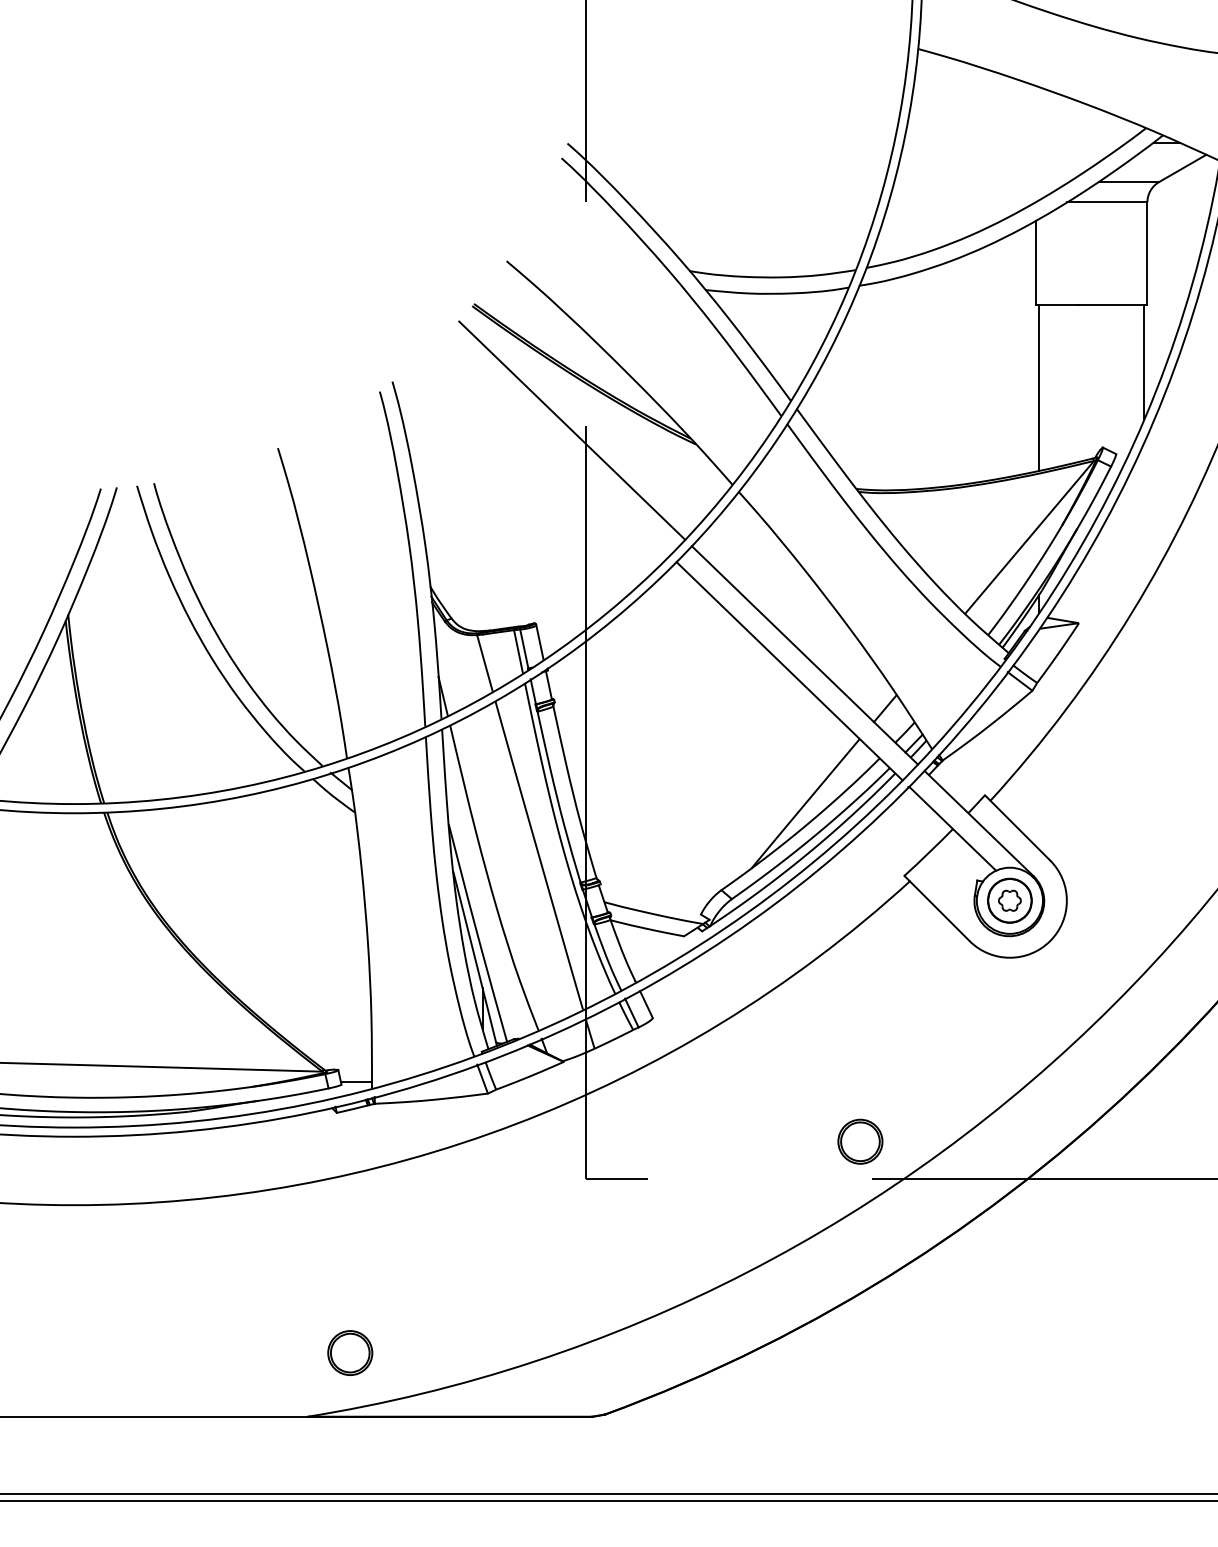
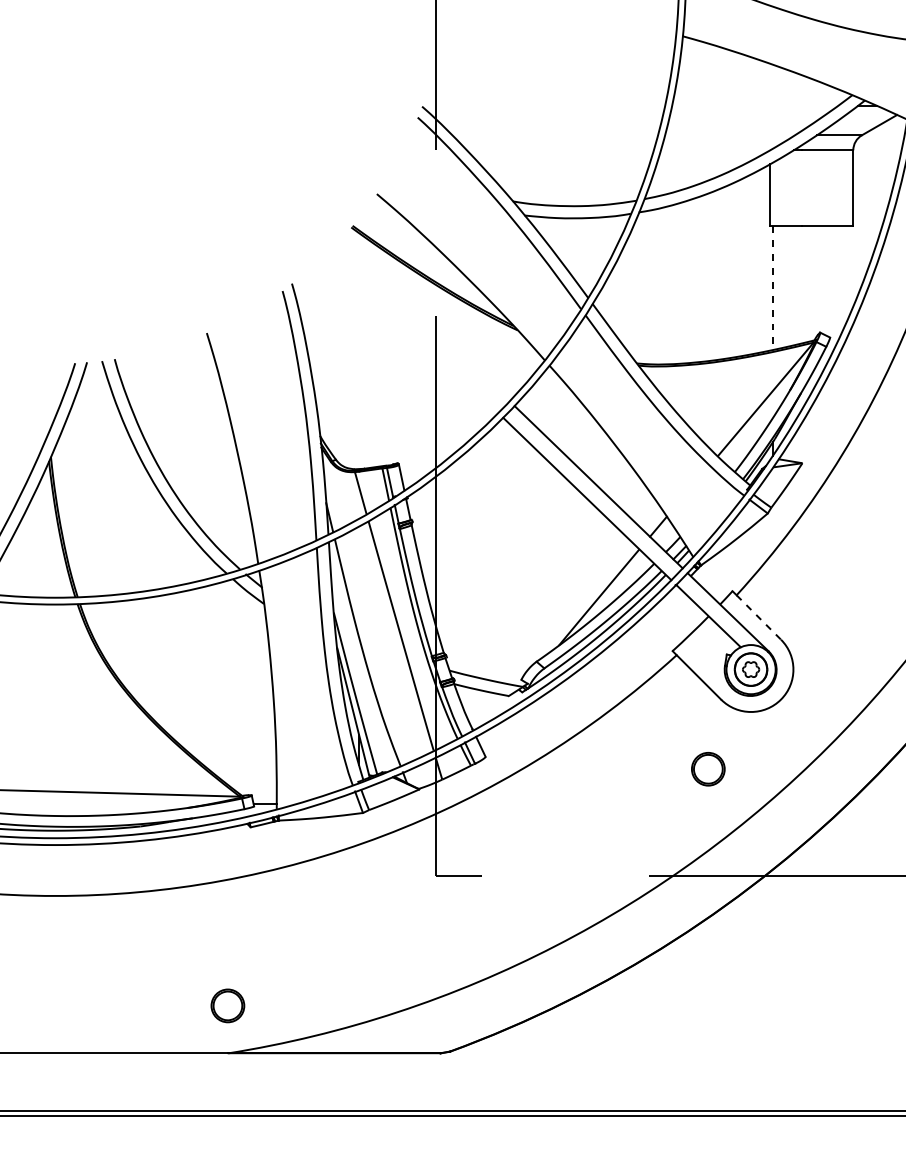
line: (1144, 361) -> (851, 268), removed
line: (1039, 388) -> (773, 288), solid -> dashed
line: (572, 430) -> (425, 319), removed
line: (1020, 830) -> (758, 617), solid -> dashed
part: (860, 1141) -> (708, 769), moved
part: (350, 1352) -> (228, 1005), moved

